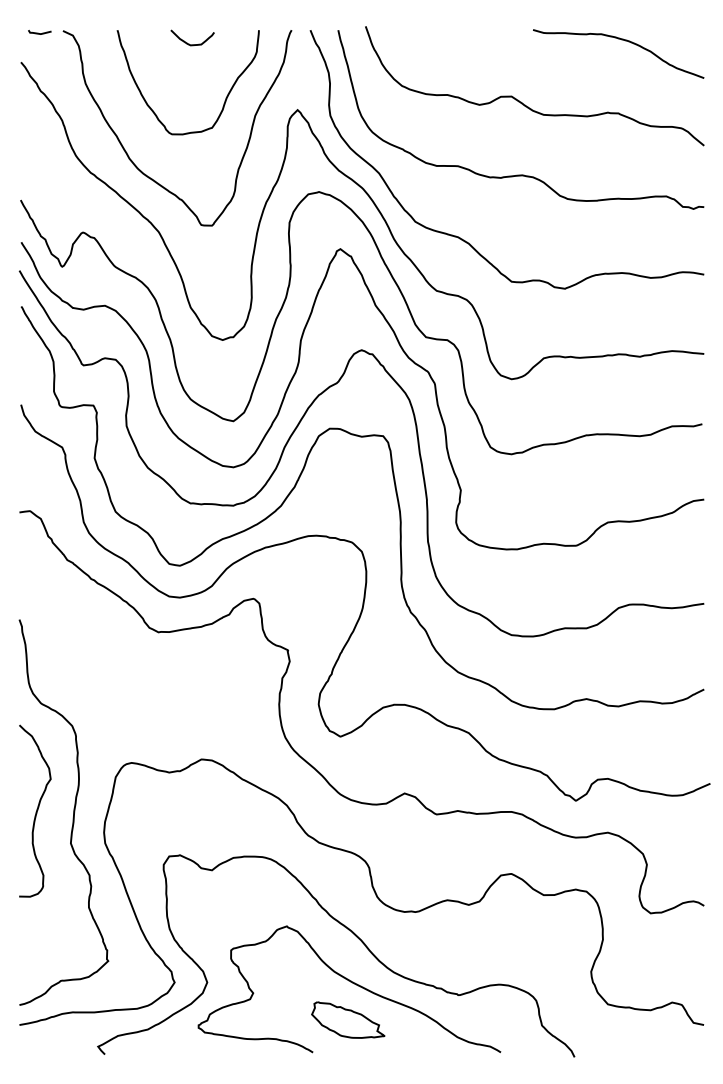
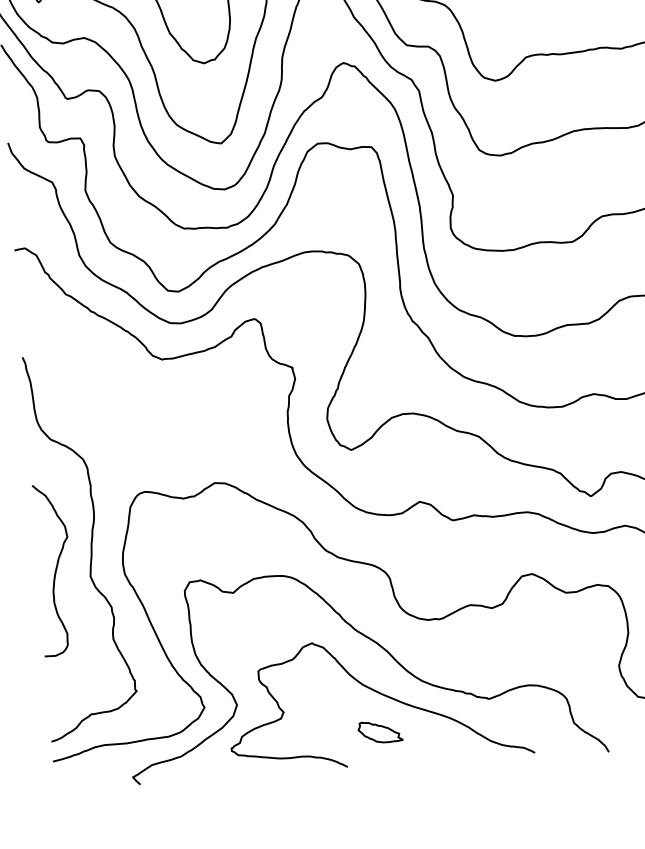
curve: (36, 810) -> (55, 569), moved
part: (348, 1019) -> (380, 731), size x0.6

